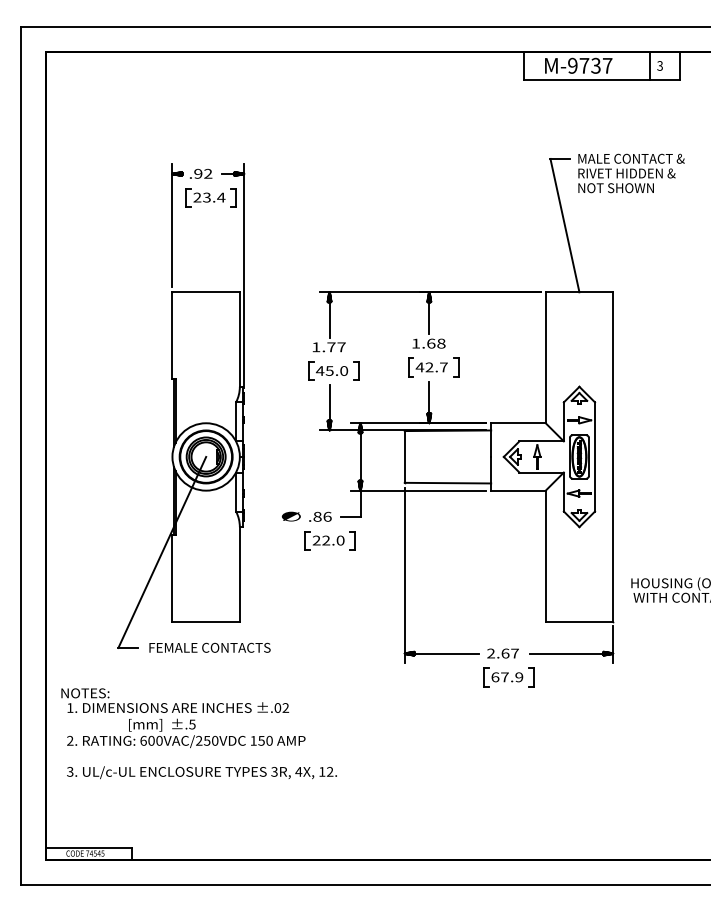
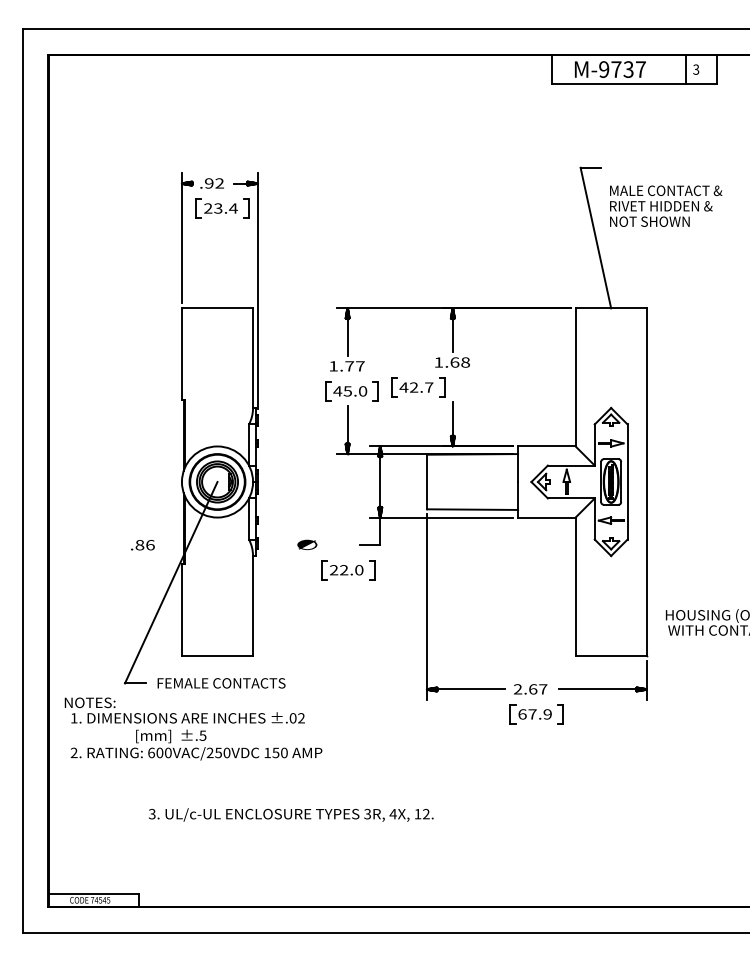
text: (631, 173) -> (666, 206), moved
part: (433, 367) -> (418, 387), moved
text: (320, 516) -> (142, 544), moved
text: (183, 718) -> (193, 729), moved
text: (201, 772) -> (290, 814), moved

